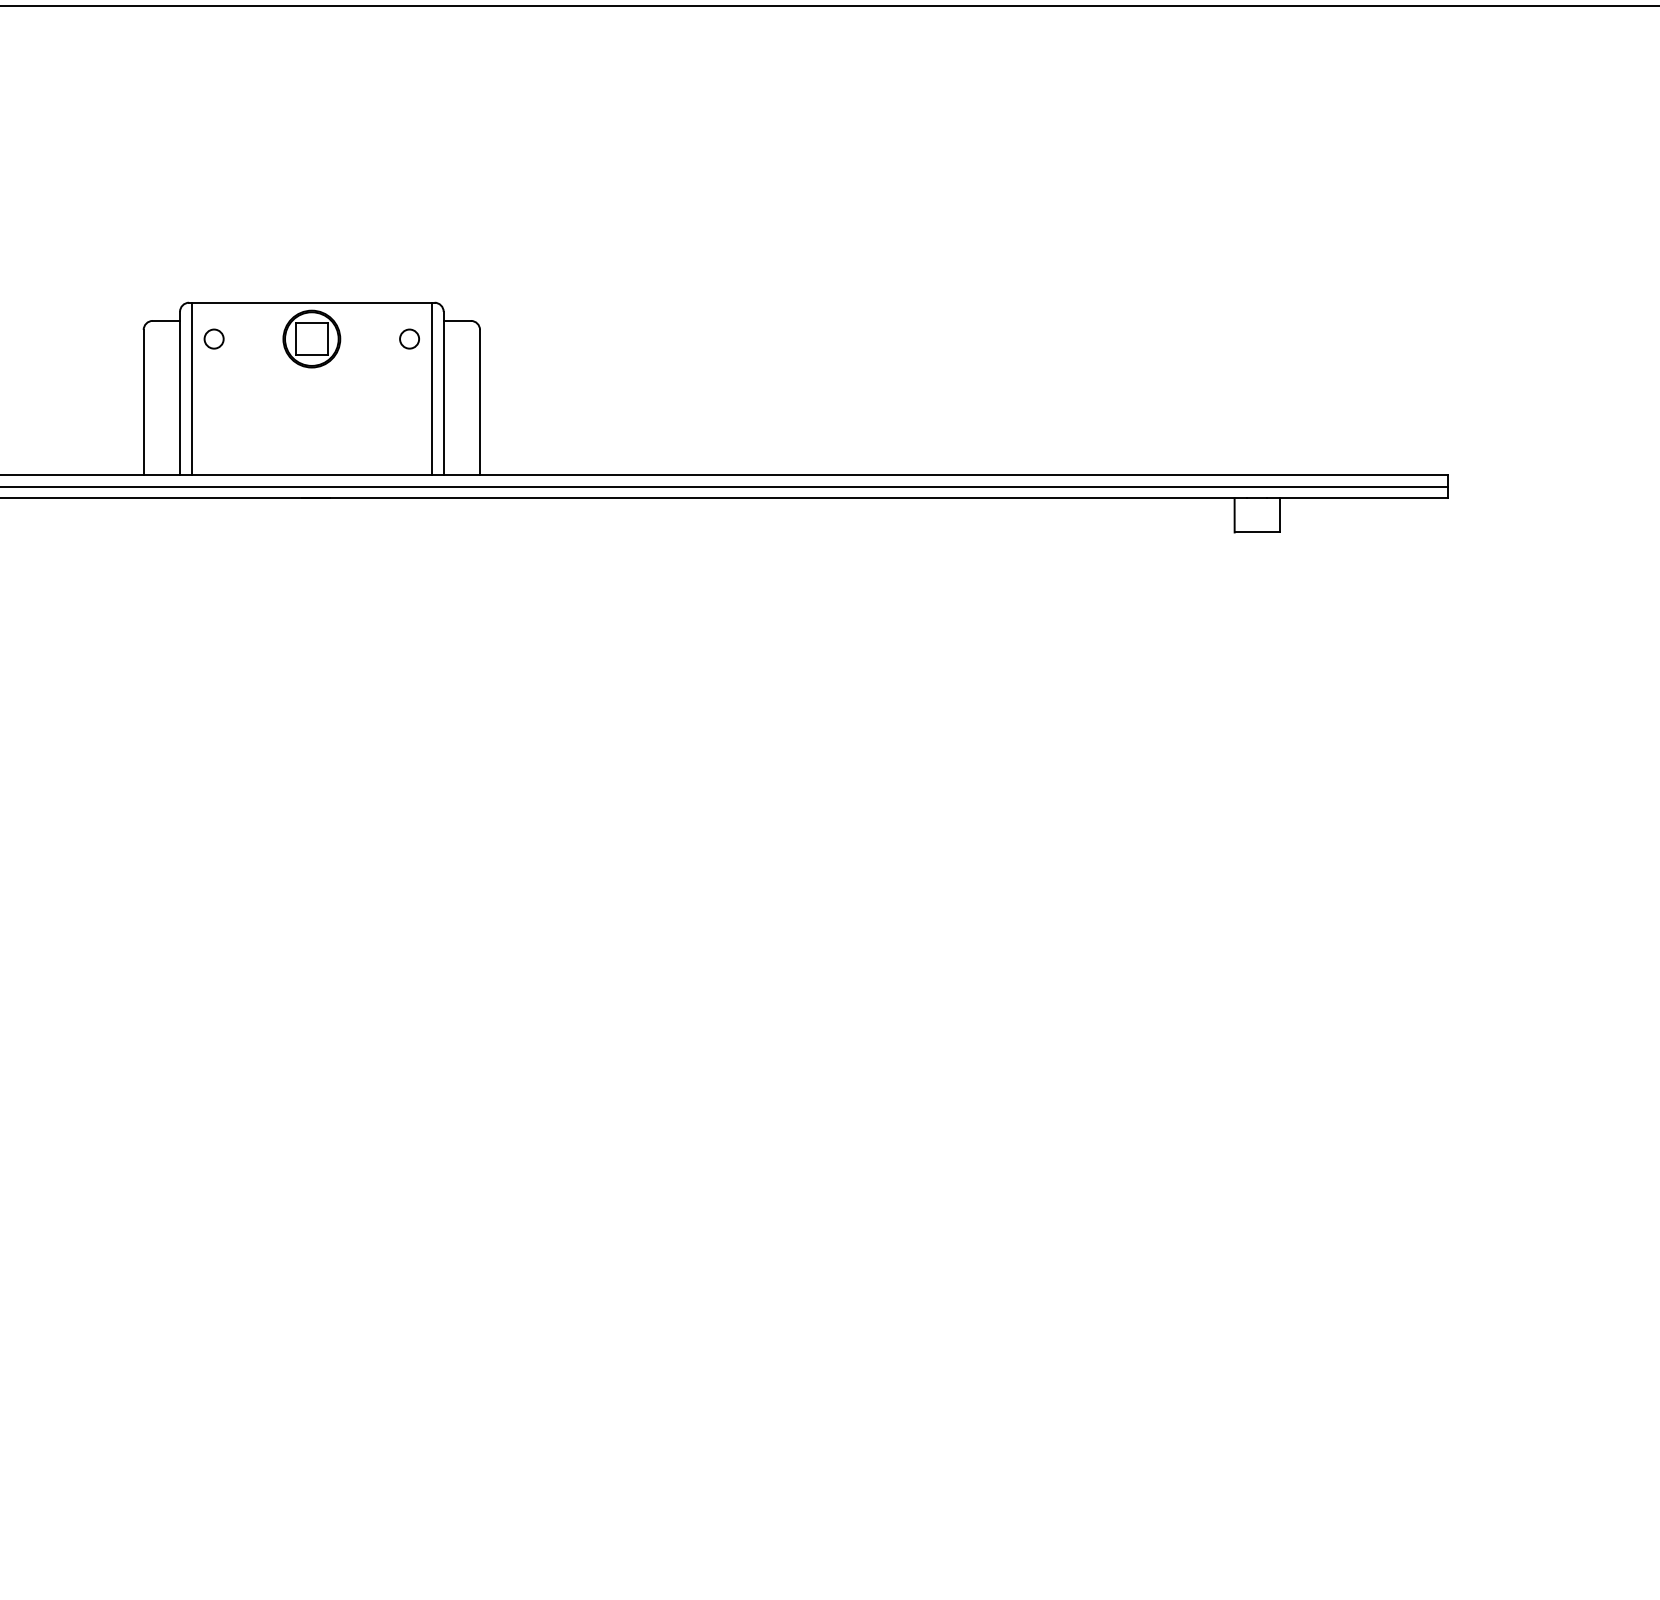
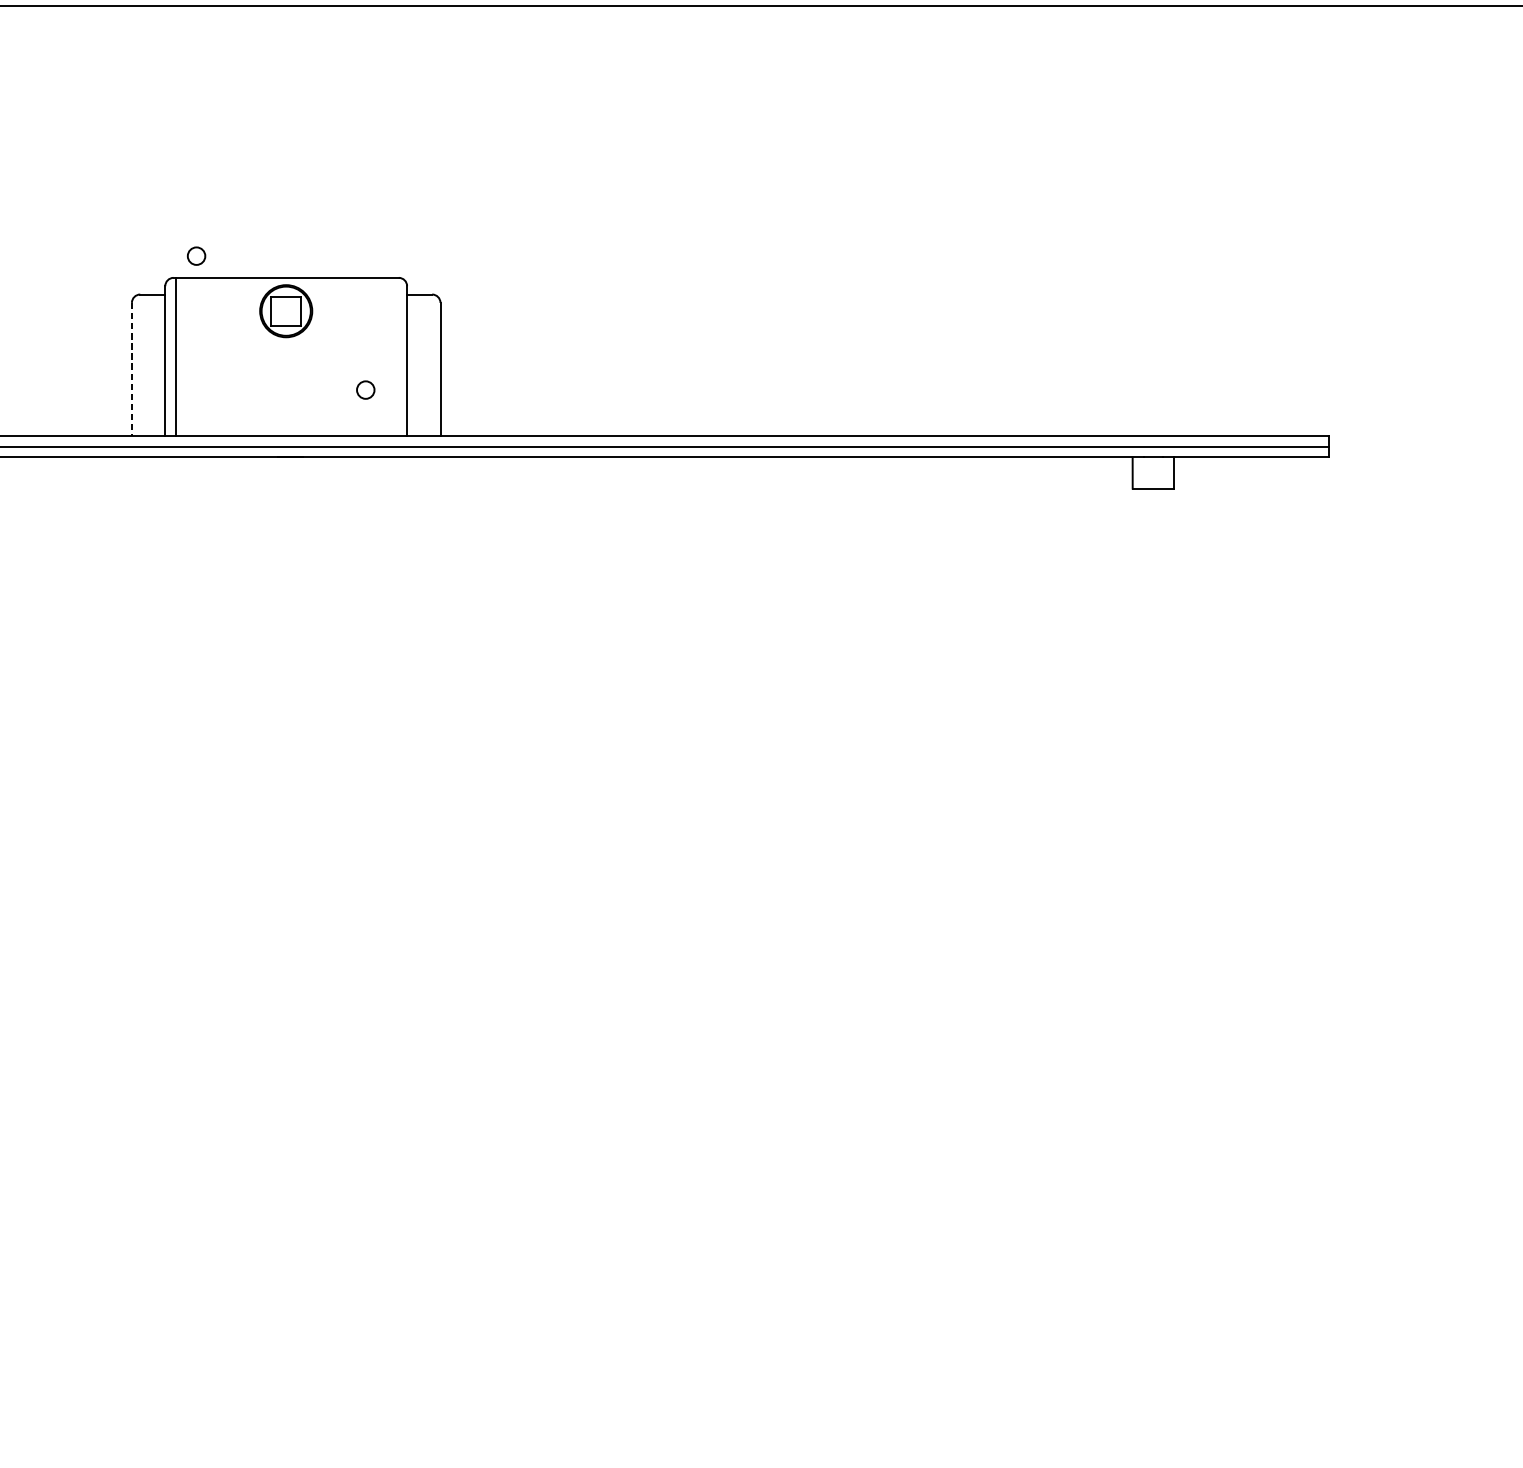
circle: (213, 338) -> (195, 255), moved
circle: (409, 338) -> (365, 389), moved
line: (431, 388) -> (395, 356), removed
line: (143, 402) -> (131, 369), solid -> dashed

